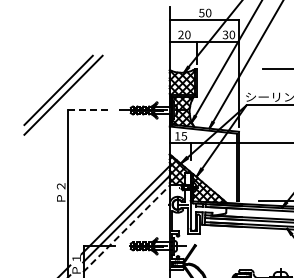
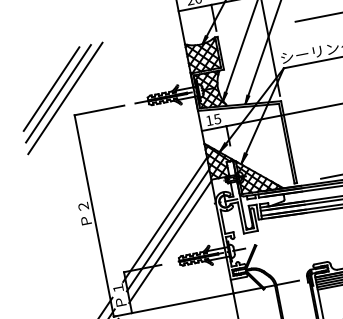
line: (53, 85) -> (51, 89), added
line: (89, 110) -> (99, 110), dashed -> solid
line: (126, 228) -> (170, 241), dashed -> solid

